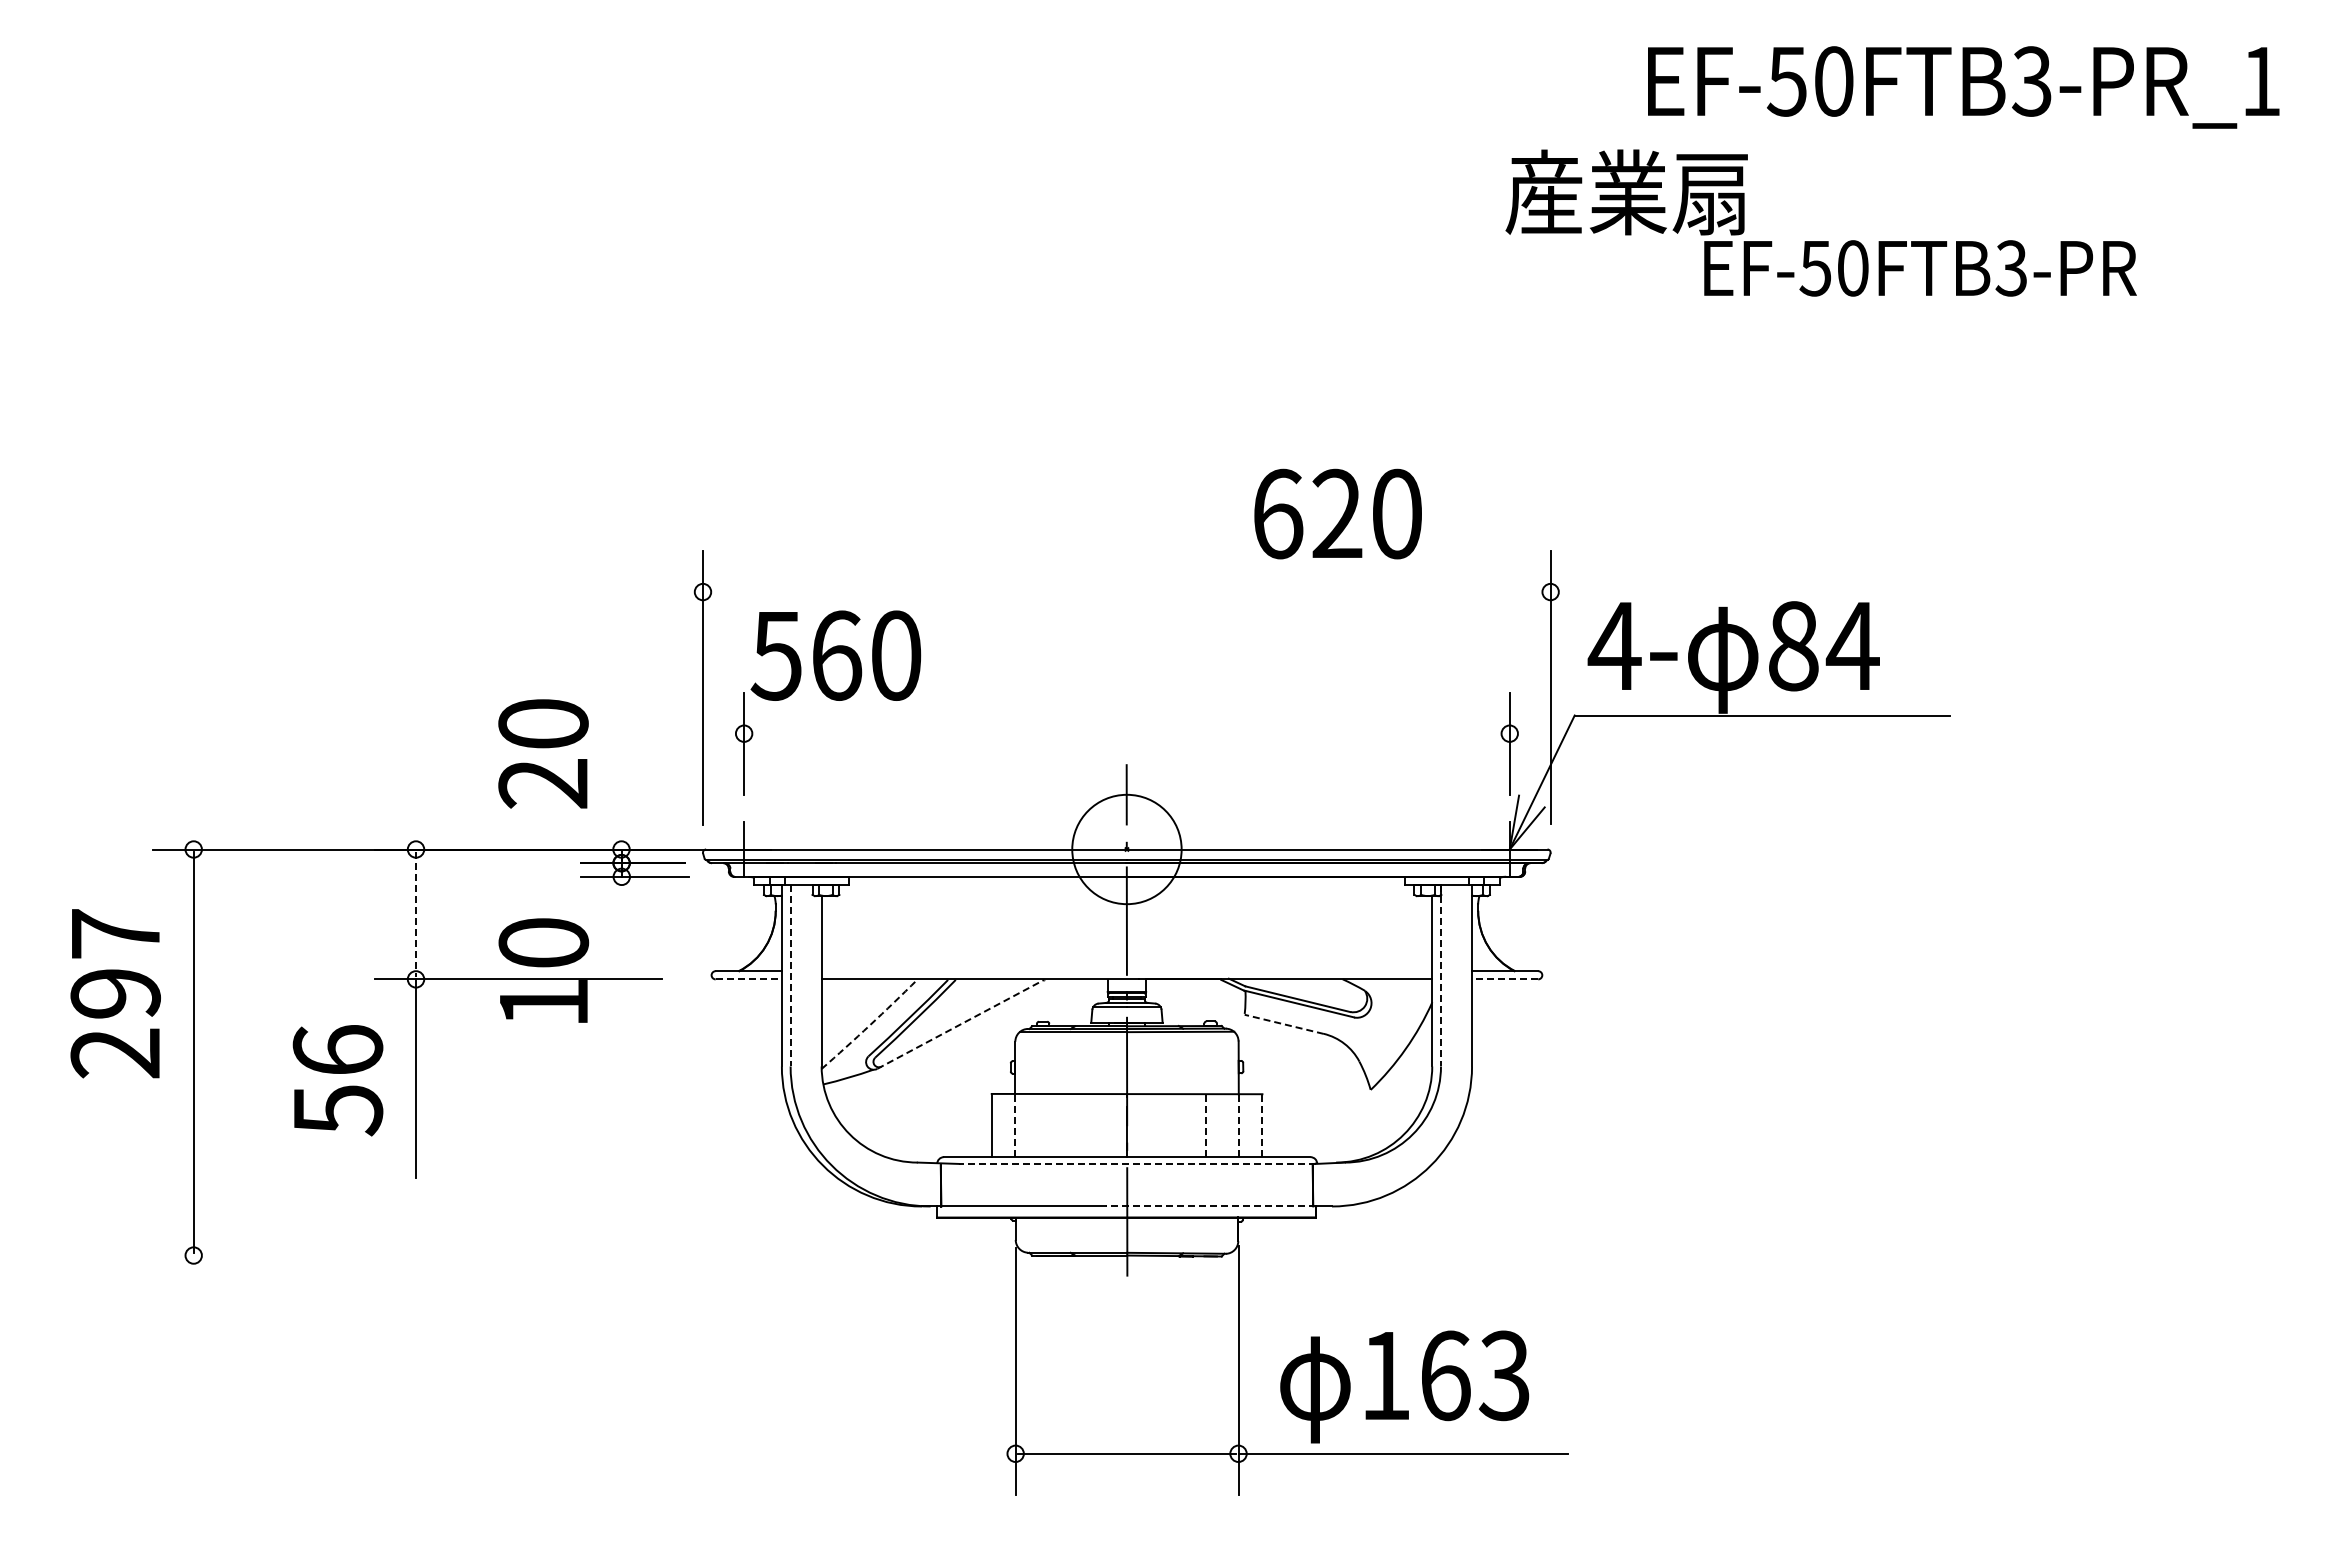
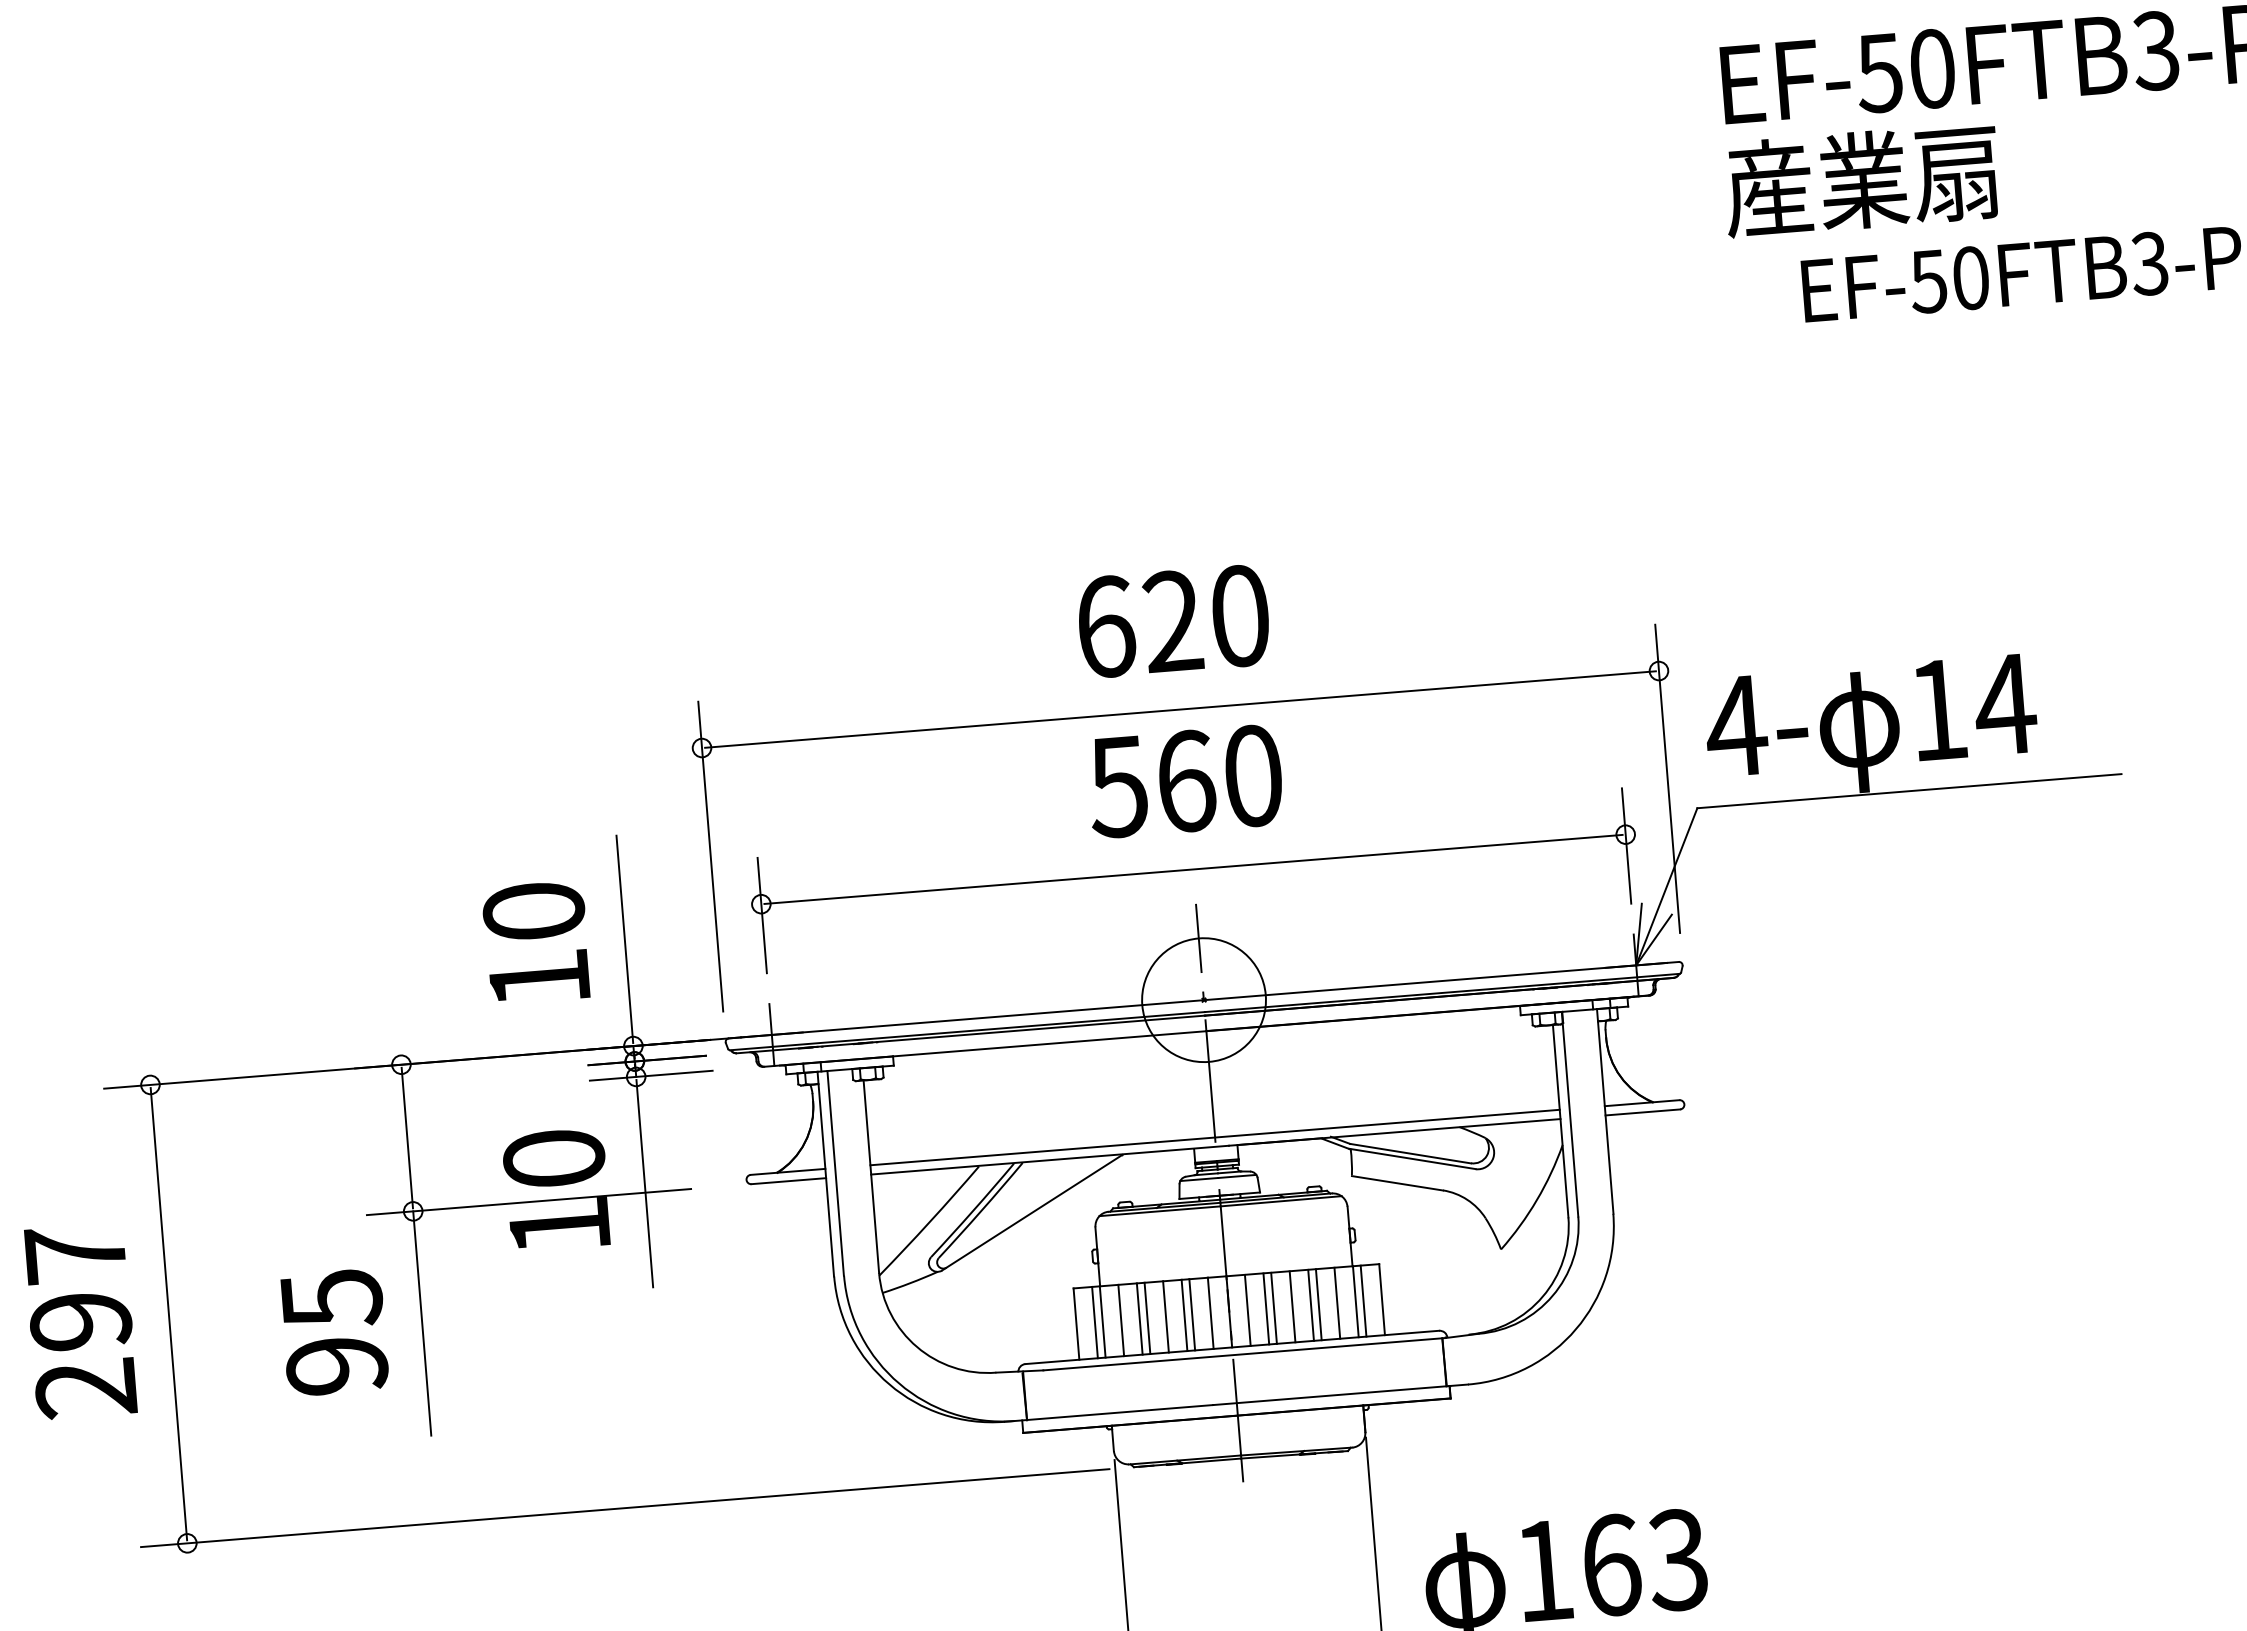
text: (1626, 192) -> (1861, 180), moved
text: (1337, 513) -> (1173, 620), moved
line: (1126, 592) -> (1180, 710), added
text: (1793, 646) -> (1938, 710), 84 -> 14
text: (835, 655) -> (1184, 781), moved
line: (1126, 733) -> (1192, 869), added
line: (621, 754) -> (624, 938), added
text: (542, 783) -> (538, 978), 20 -> 10
line: (416, 914) -> (407, 1138), dashed -> solid
line: (621, 971) -> (644, 1183), added
line: (1126, 971) -> (1214, 1137), added
line: (790, 975) -> (835, 1172), dashed -> solid
line: (1440, 975) -> (1569, 1113), dashed -> solid
line: (749, 979) -> (789, 1181), dashed -> solid
line: (1504, 979) -> (1642, 1112), dashed -> solid
text: (115, 993) -> (80, 1321), moved
line: (961, 1024) -> (1033, 1212), dashed -> solid
line: (1284, 1024) -> (1397, 1183), dashed -> solid
arc: (870, 1025) -> (930, 1222), dashed -> solid
text: (337, 1080) -> (333, 1332), 56 -> 95
line: (1008, 1125) -> (1095, 1322), added
line: (1014, 1125) -> (1102, 1321), dashed -> solid
line: (1031, 1125) -> (1121, 1320), added
line: (1047, 1125) -> (1139, 1318), added
line: (1054, 1125) -> (1147, 1318), added
line: (1071, 1125) -> (1166, 1316), added
line: (1087, 1125) -> (1184, 1315), added
line: (1094, 1125) -> (1192, 1314), added
line: (1110, 1125) -> (1210, 1313), added
line: (1143, 1125) -> (1247, 1310), added
line: (1159, 1125) -> (1265, 1308), added
line: (1166, 1125) -> (1273, 1308), added
line: (1183, 1125) -> (1292, 1306), added
line: (1199, 1125) -> (1311, 1305), added
line: (1206, 1125) -> (1318, 1304), dashed -> solid
line: (1222, 1125) -> (1336, 1303), added
line: (1239, 1125) -> (1356, 1301), dashed -> solid
line: (1246, 1125) -> (1364, 1300), added
line: (1262, 1125) -> (1382, 1299), dashed -> solid
line: (1137, 1163) -> (1244, 1353), dashed -> solid
line: (1211, 1206) -> (1331, 1395), dashed -> solid
line: (581, 1255) -> (625, 1508), added

